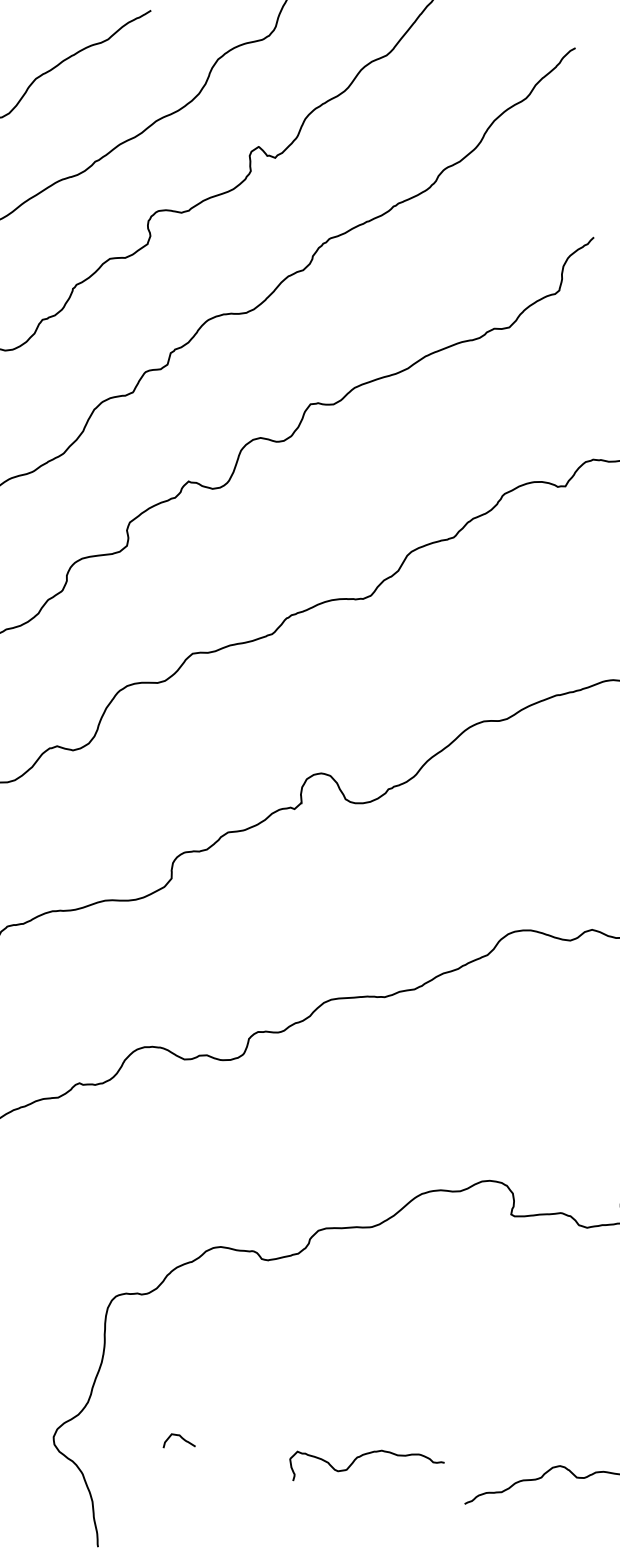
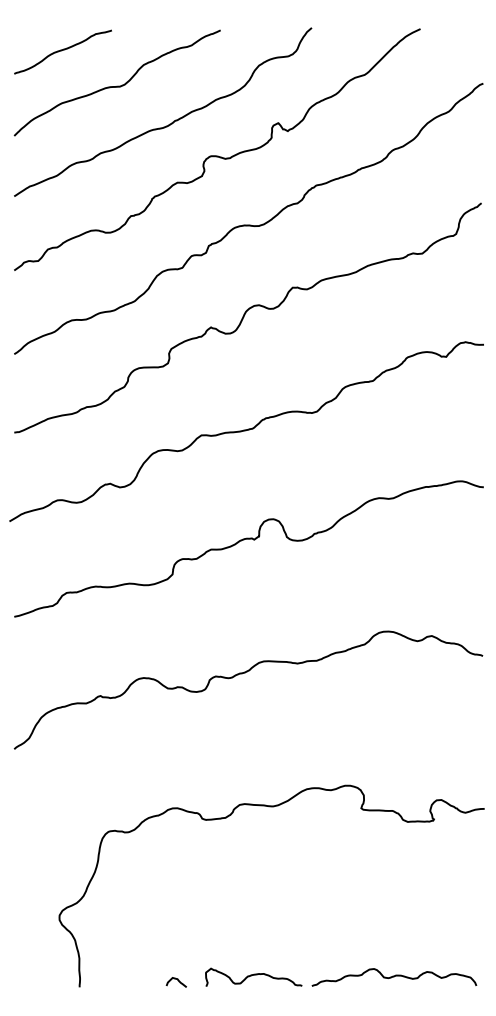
curve: (179, 1437) -> (177, 980), moved
curve: (365, 1455) -> (253, 975), moved

